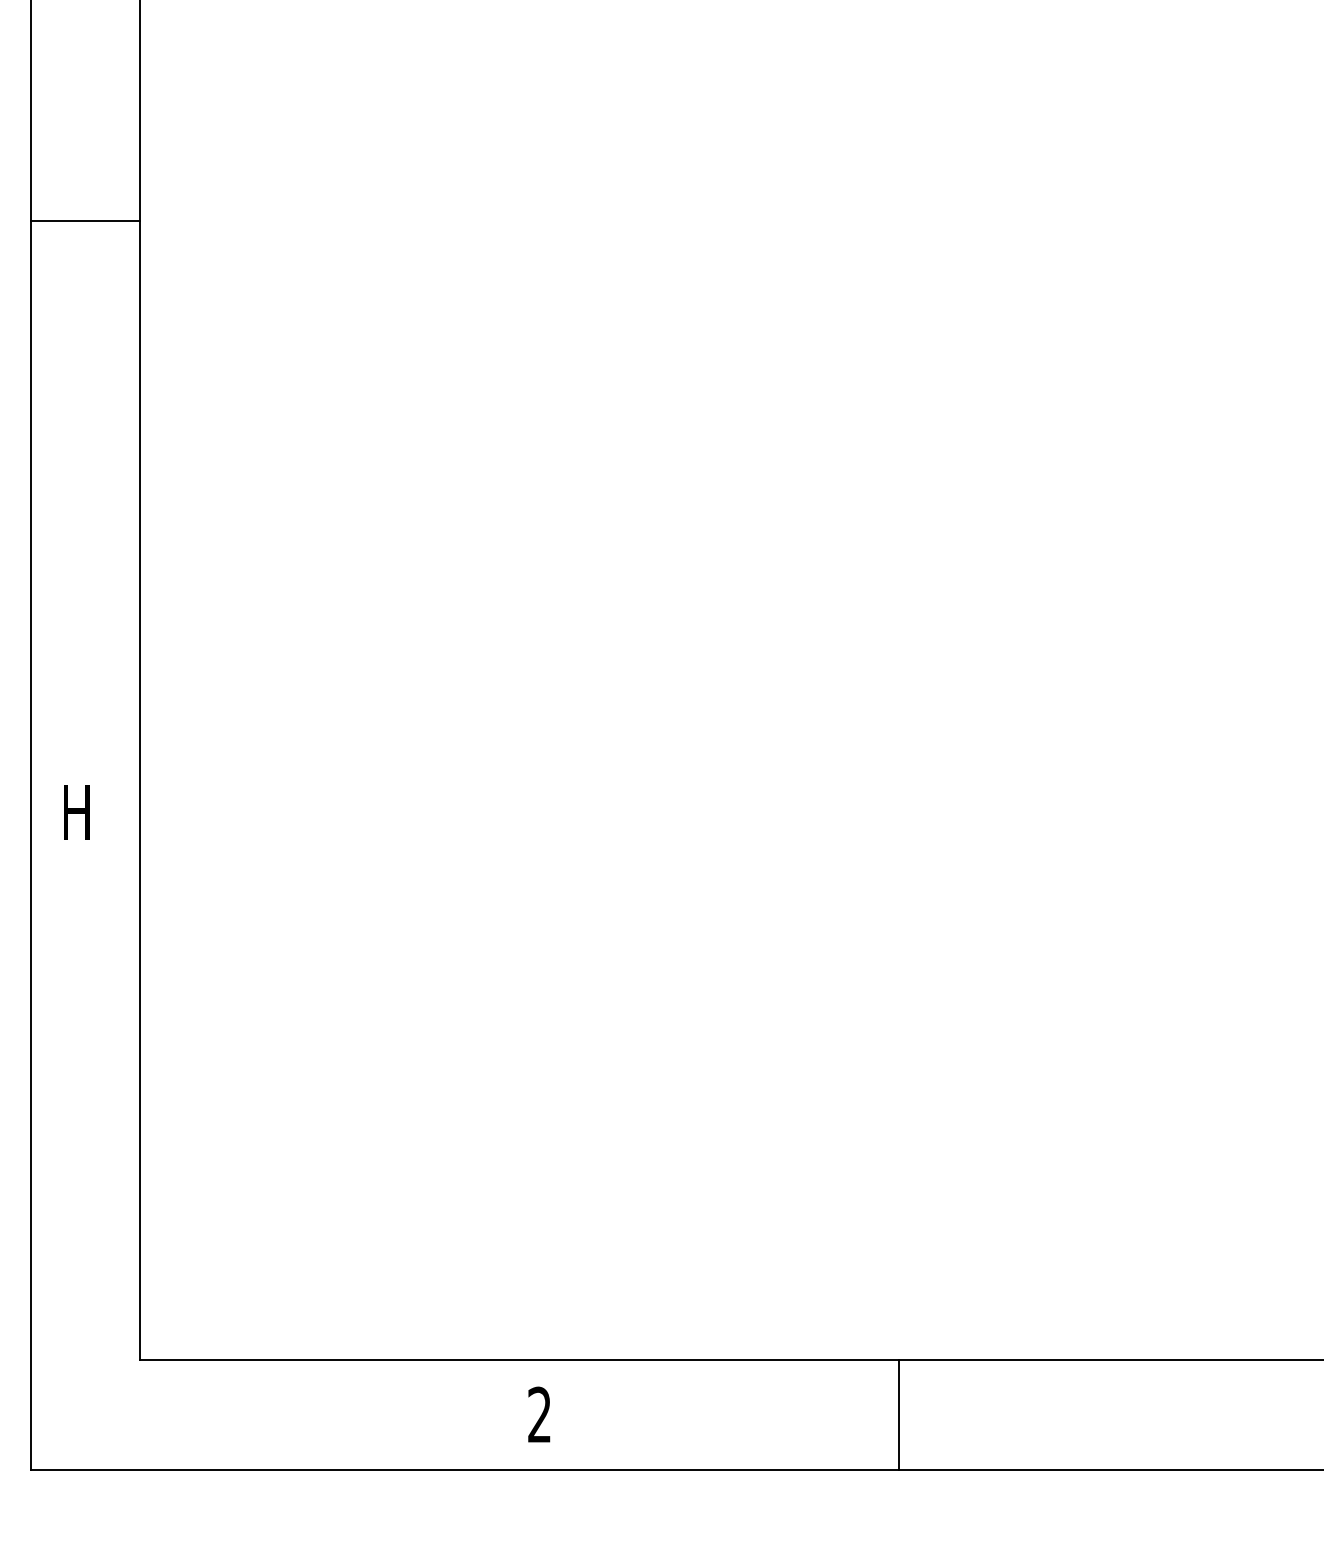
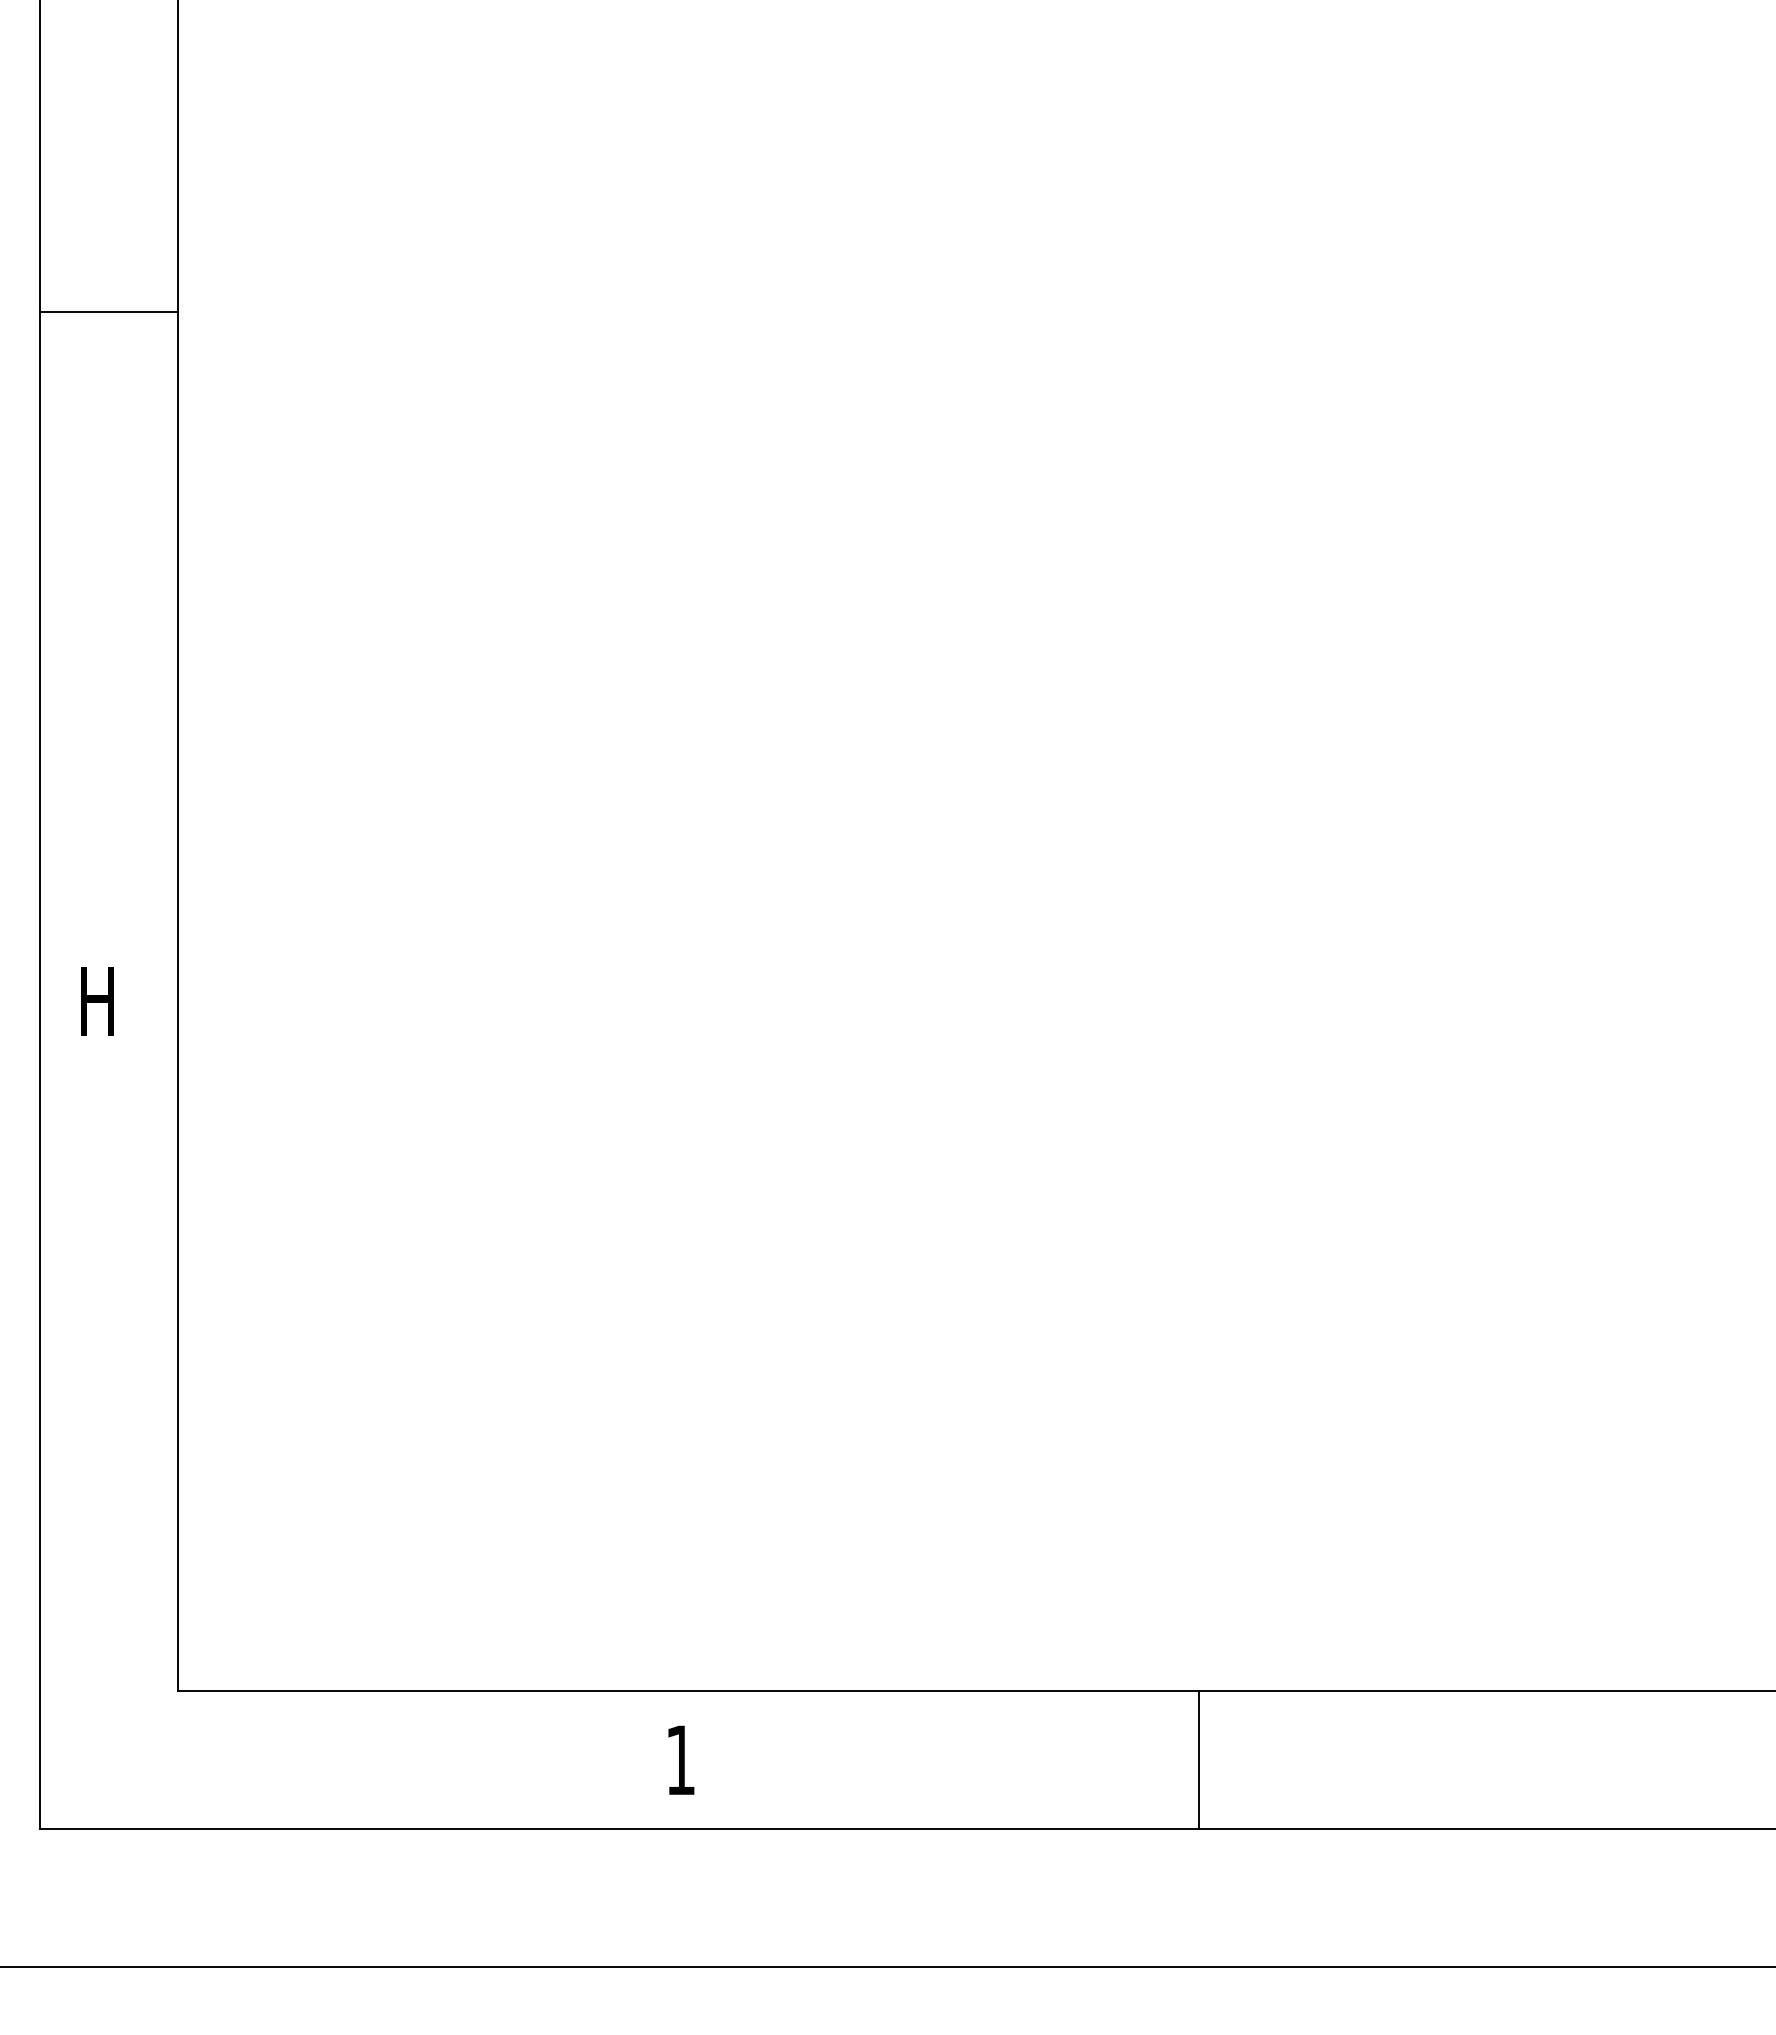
line: (85, 220) -> (108, 311), moved
text: (539, 1414) -> (680, 1759), 2 -> 1
line: (899, 1415) -> (1198, 1760), moved

